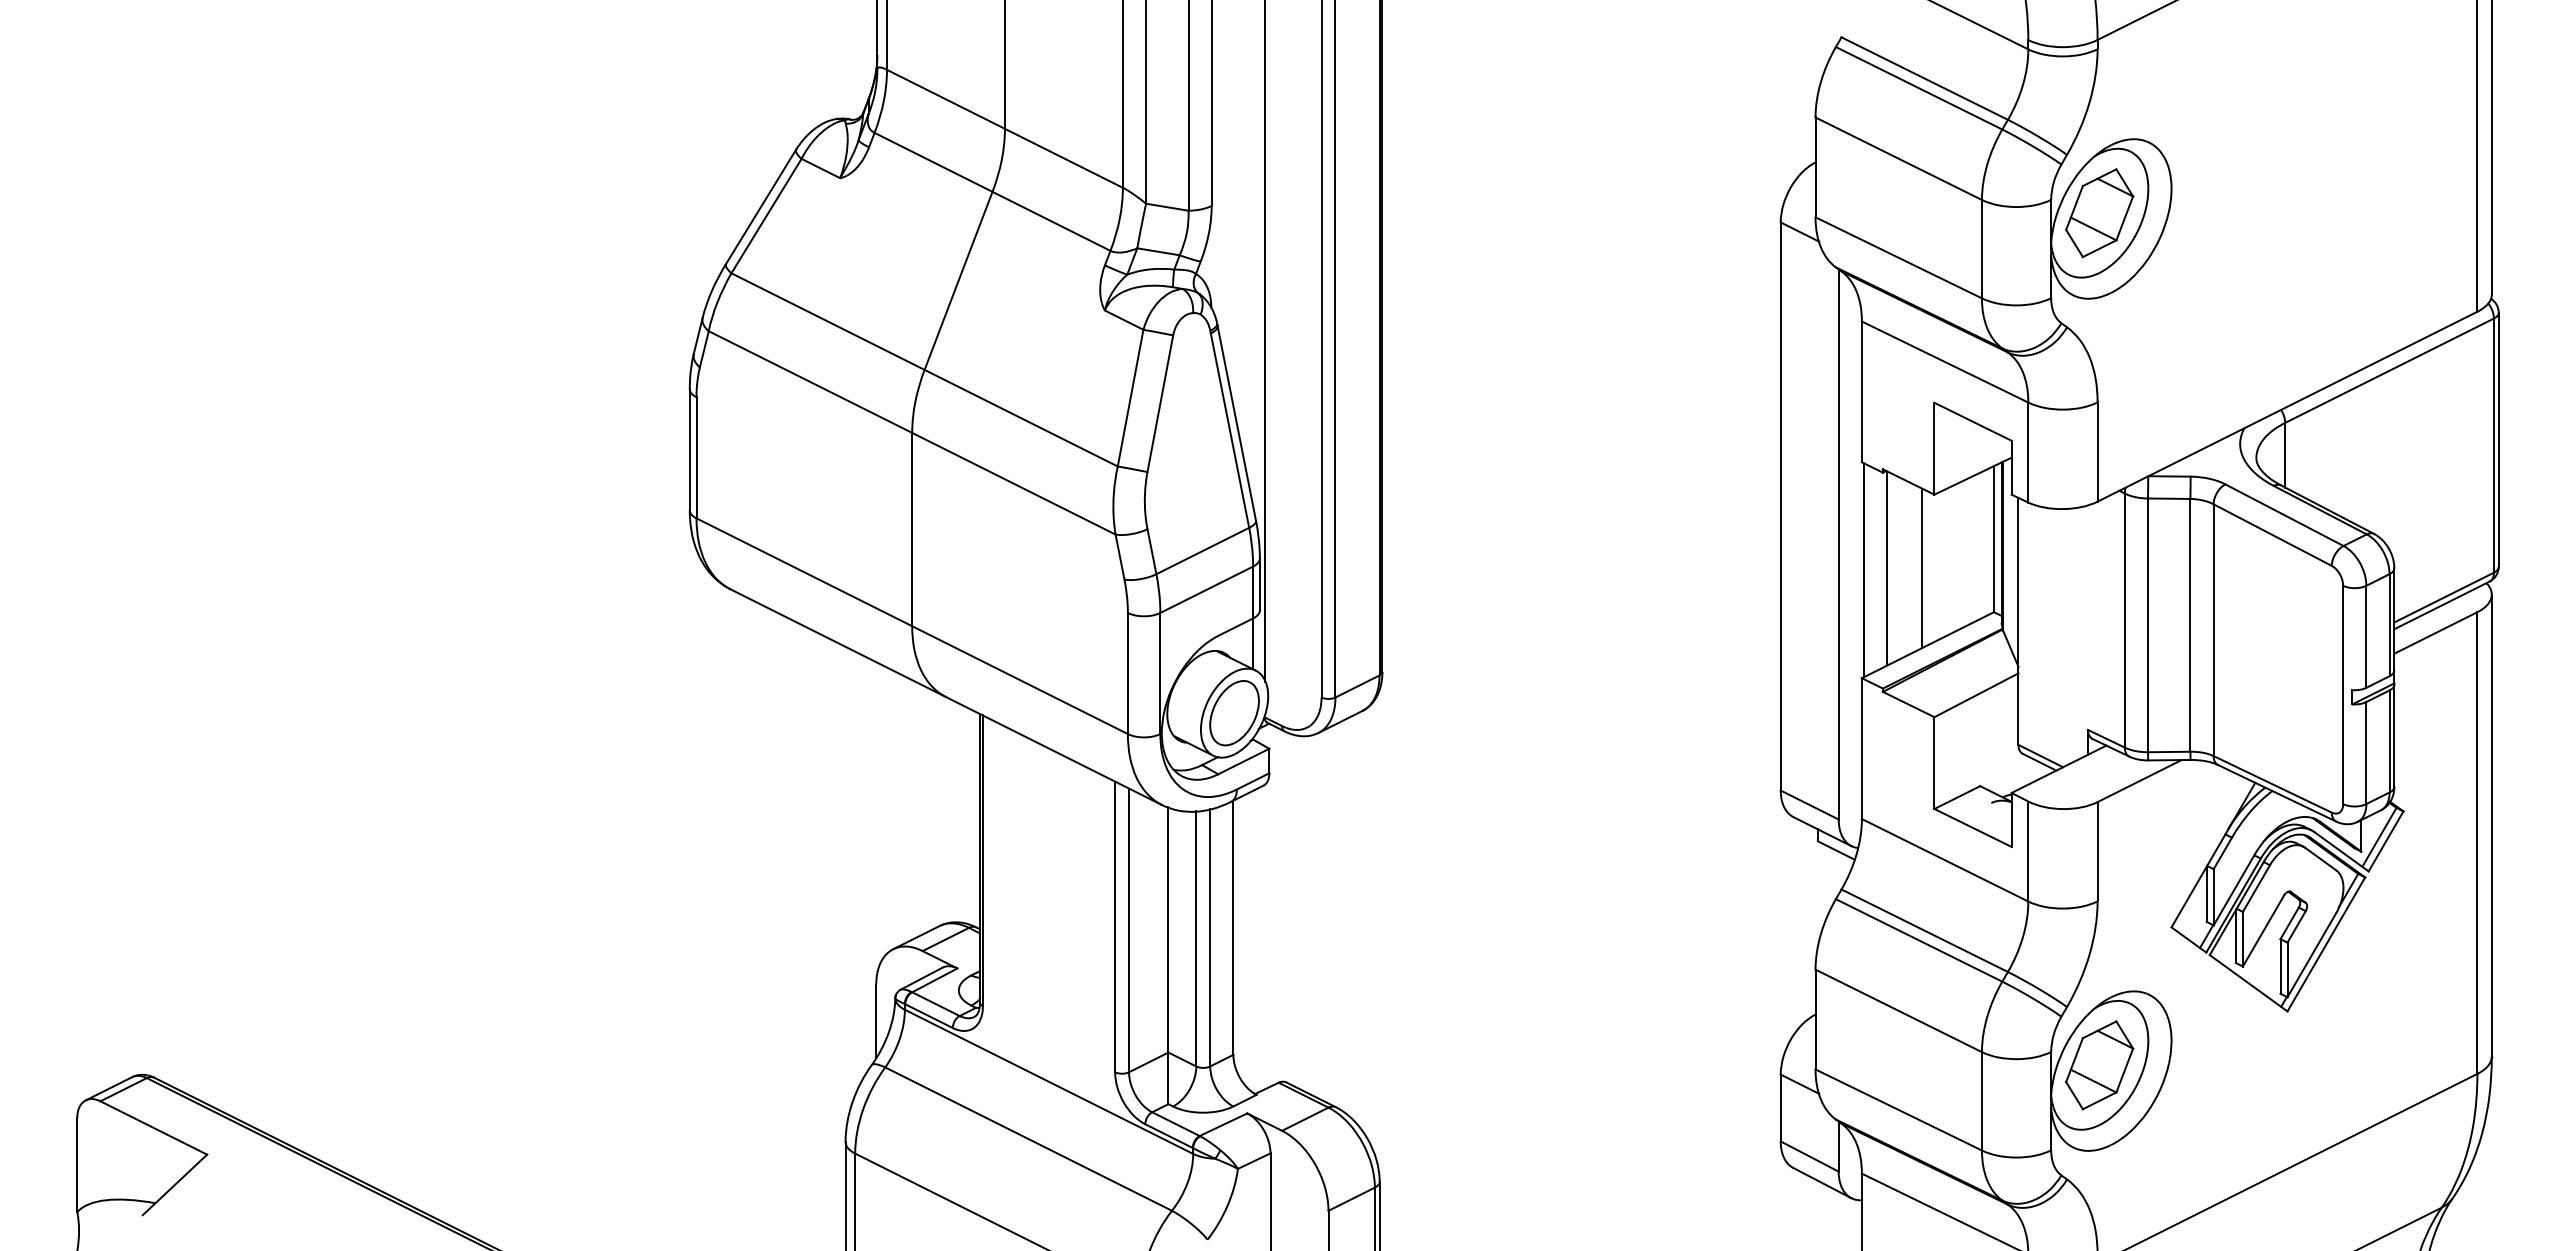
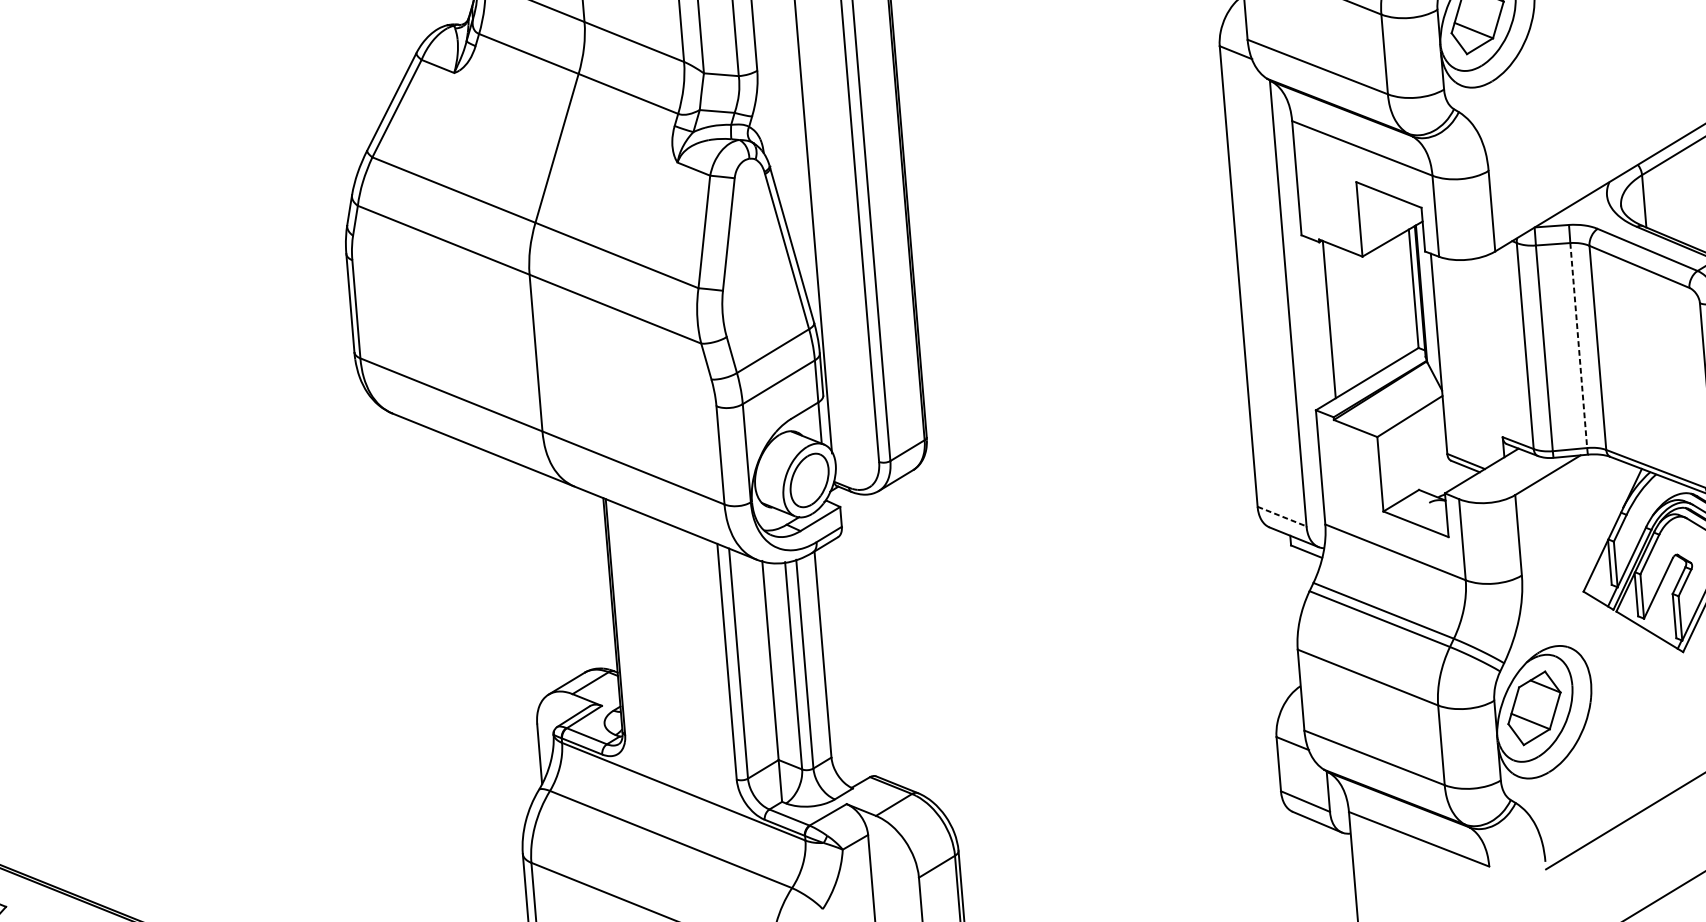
line: (1922, 568) -> (1357, 317), removed
line: (1864, 570) -> (1310, 322), removed
line: (2190, 625) -> (1578, 345), solid -> dashed
line: (1810, 805) -> (1282, 516), solid -> dashed

